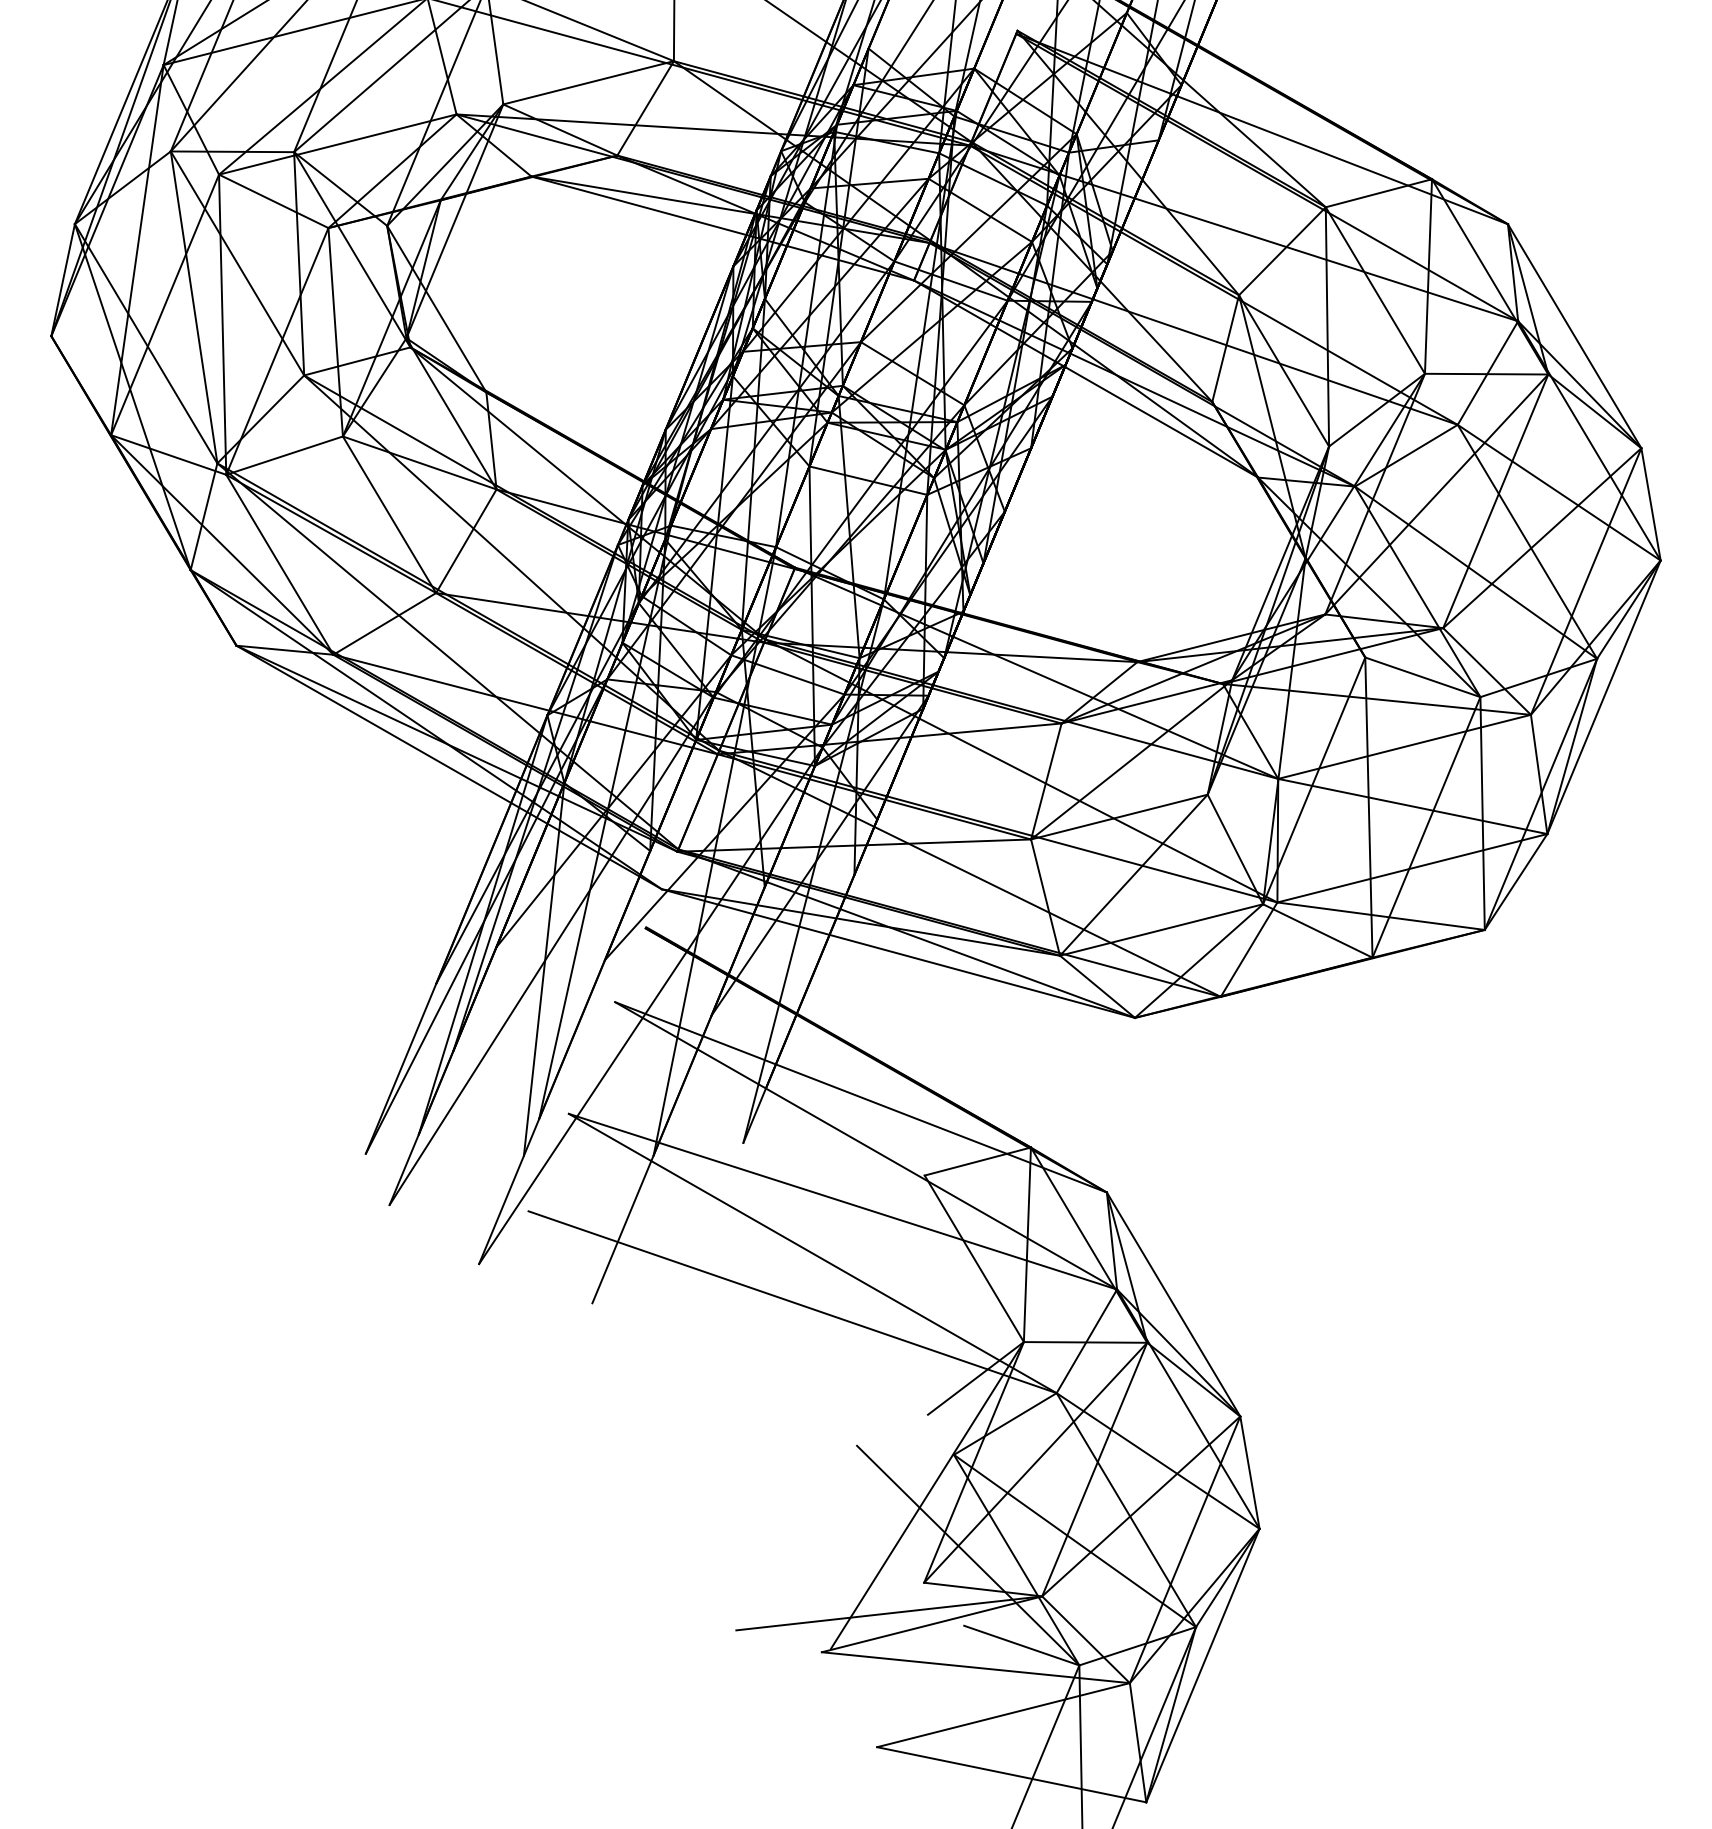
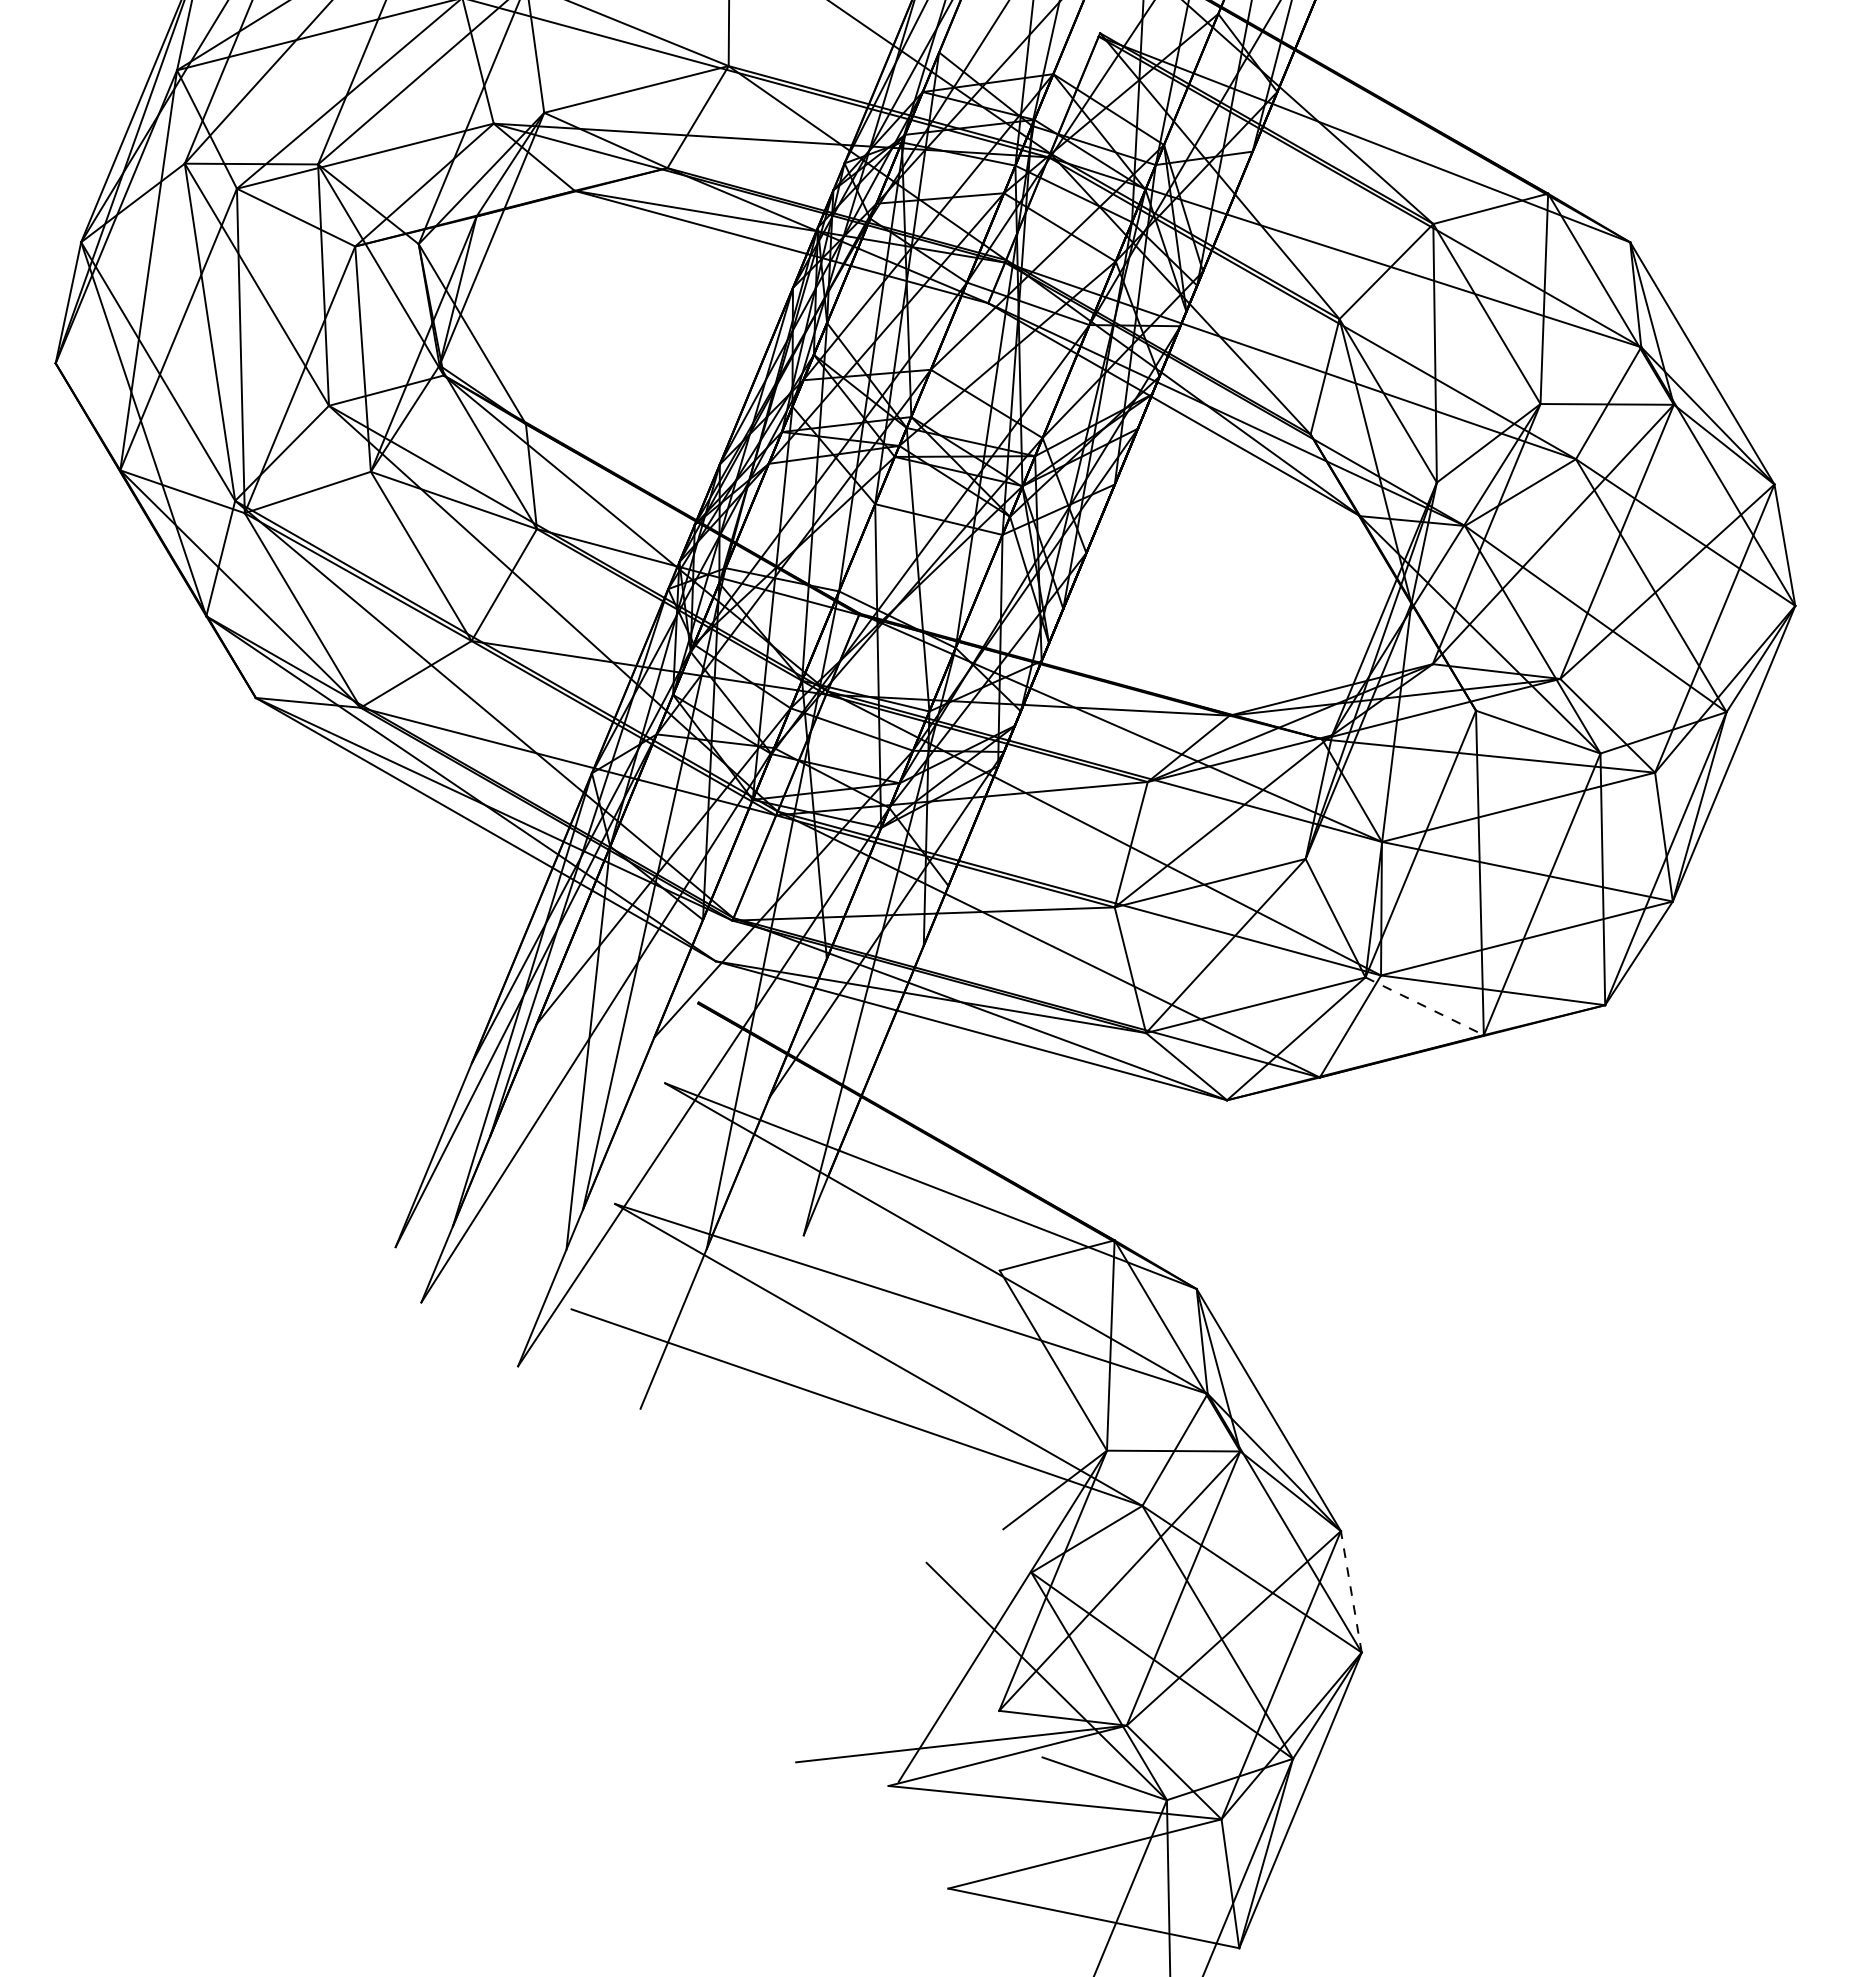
line: (1317, 931) -> (1424, 1006), solid -> dashed
line: (1250, 1472) -> (1351, 1591), solid -> dashed

